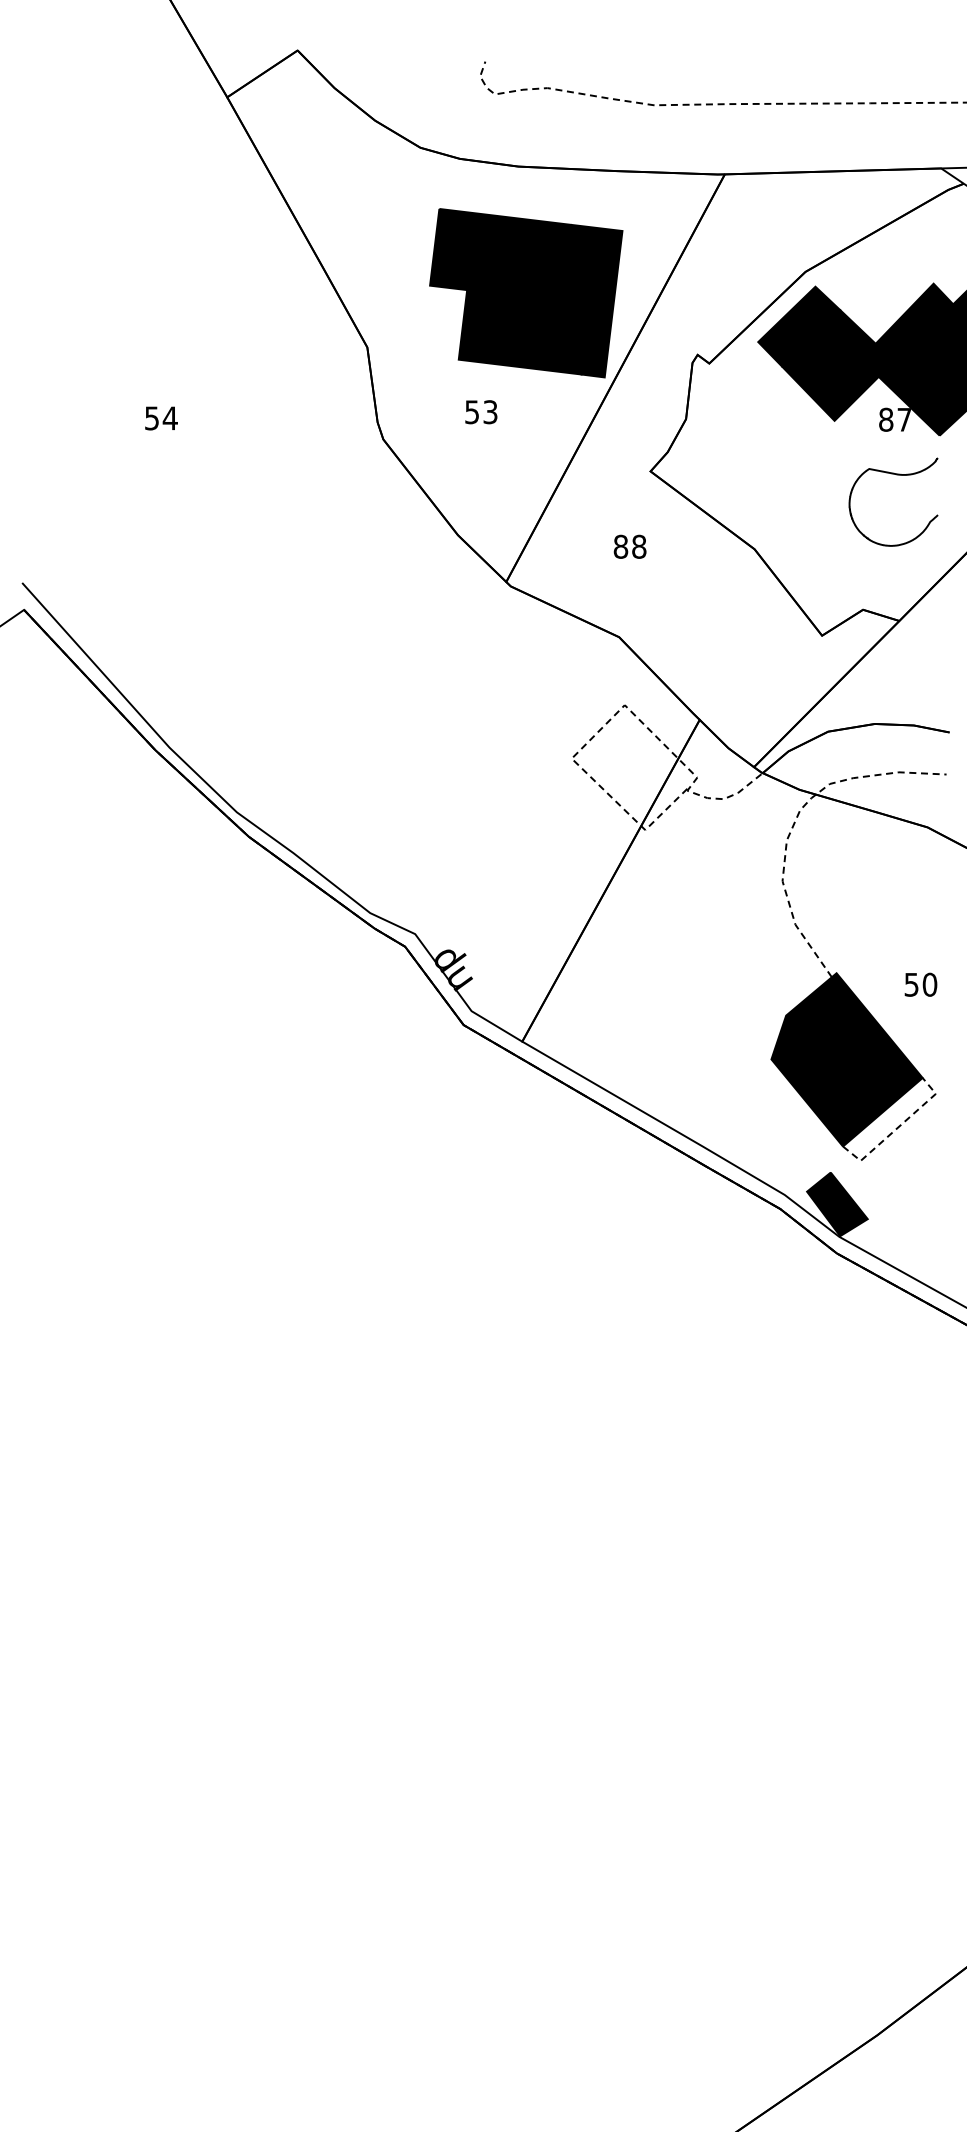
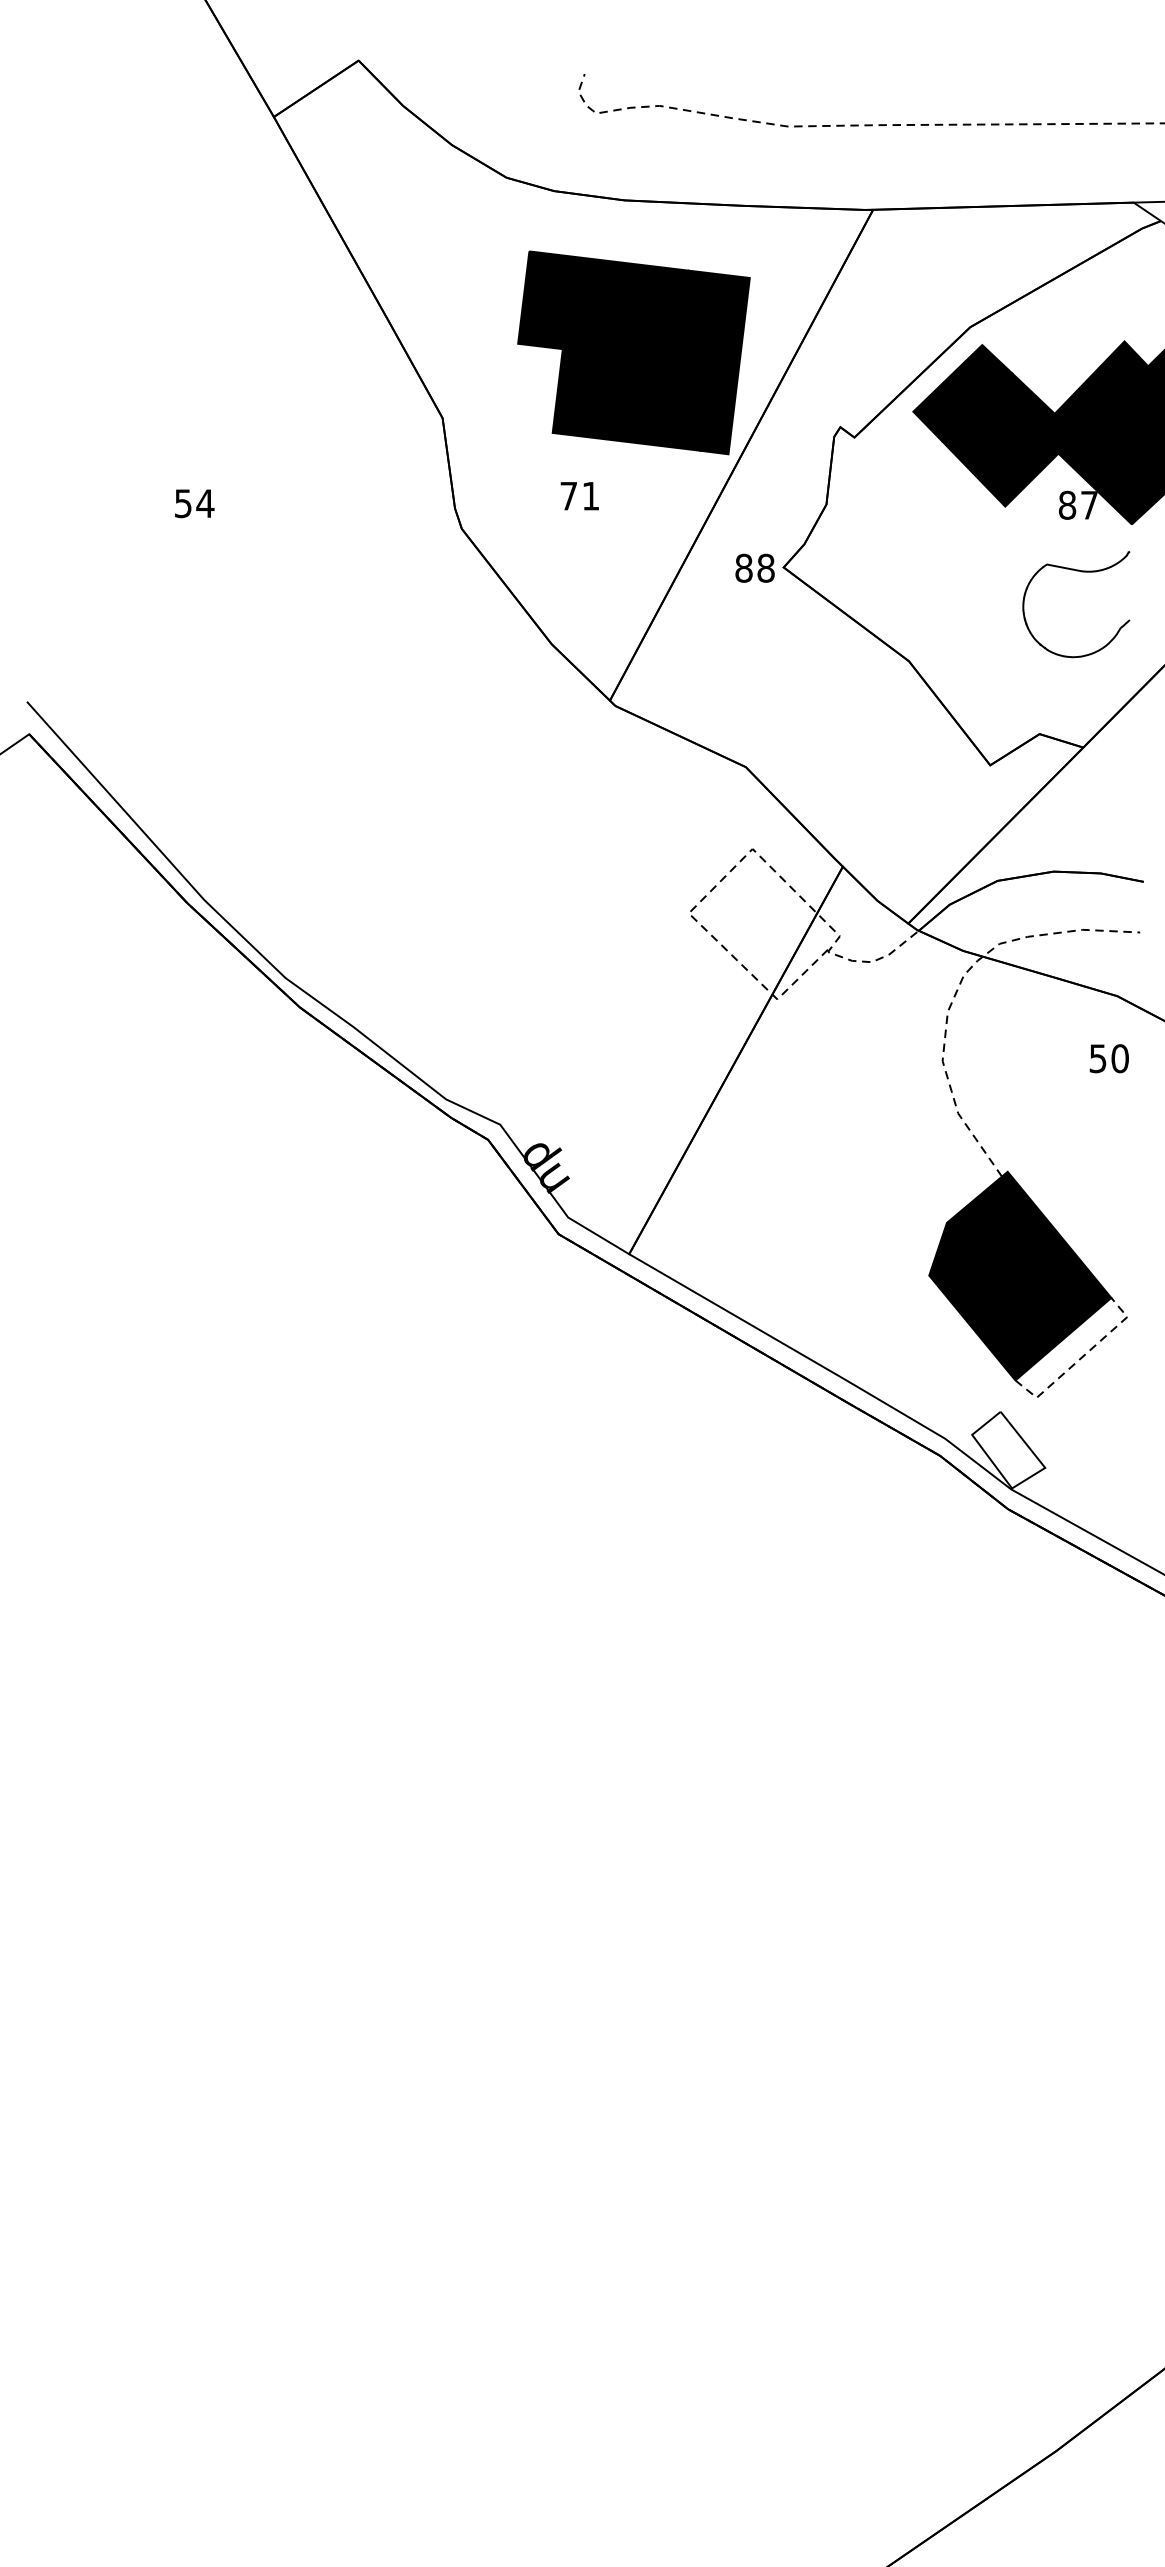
text: (481, 411) -> (579, 495), 53 -> 71
text: (629, 546) -> (754, 567), moved
text: (920, 984) -> (1108, 1058), moved
fill: (837, 1203) -> (1008, 1449), removed

